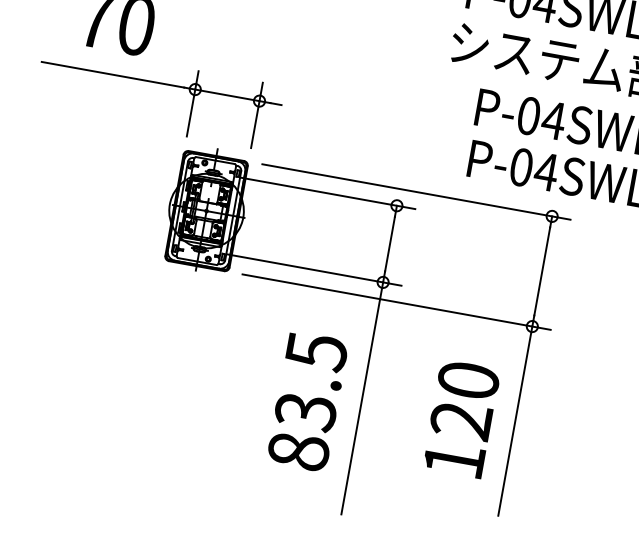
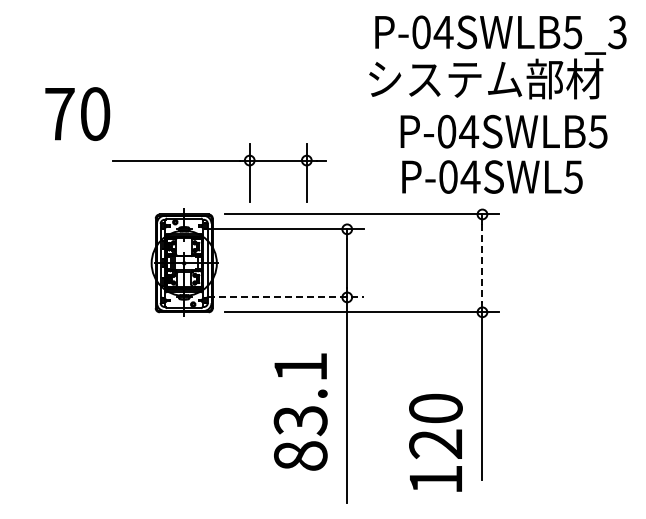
part: (161, 84) -> (219, 161), moved
line: (313, 270) -> (285, 297), solid -> dashed
line: (542, 271) -> (482, 263), solid -> dashed
text: (316, 351) -> (300, 367), 83.5 -> 83.1
text: (461, 418) -> (435, 442), moved

